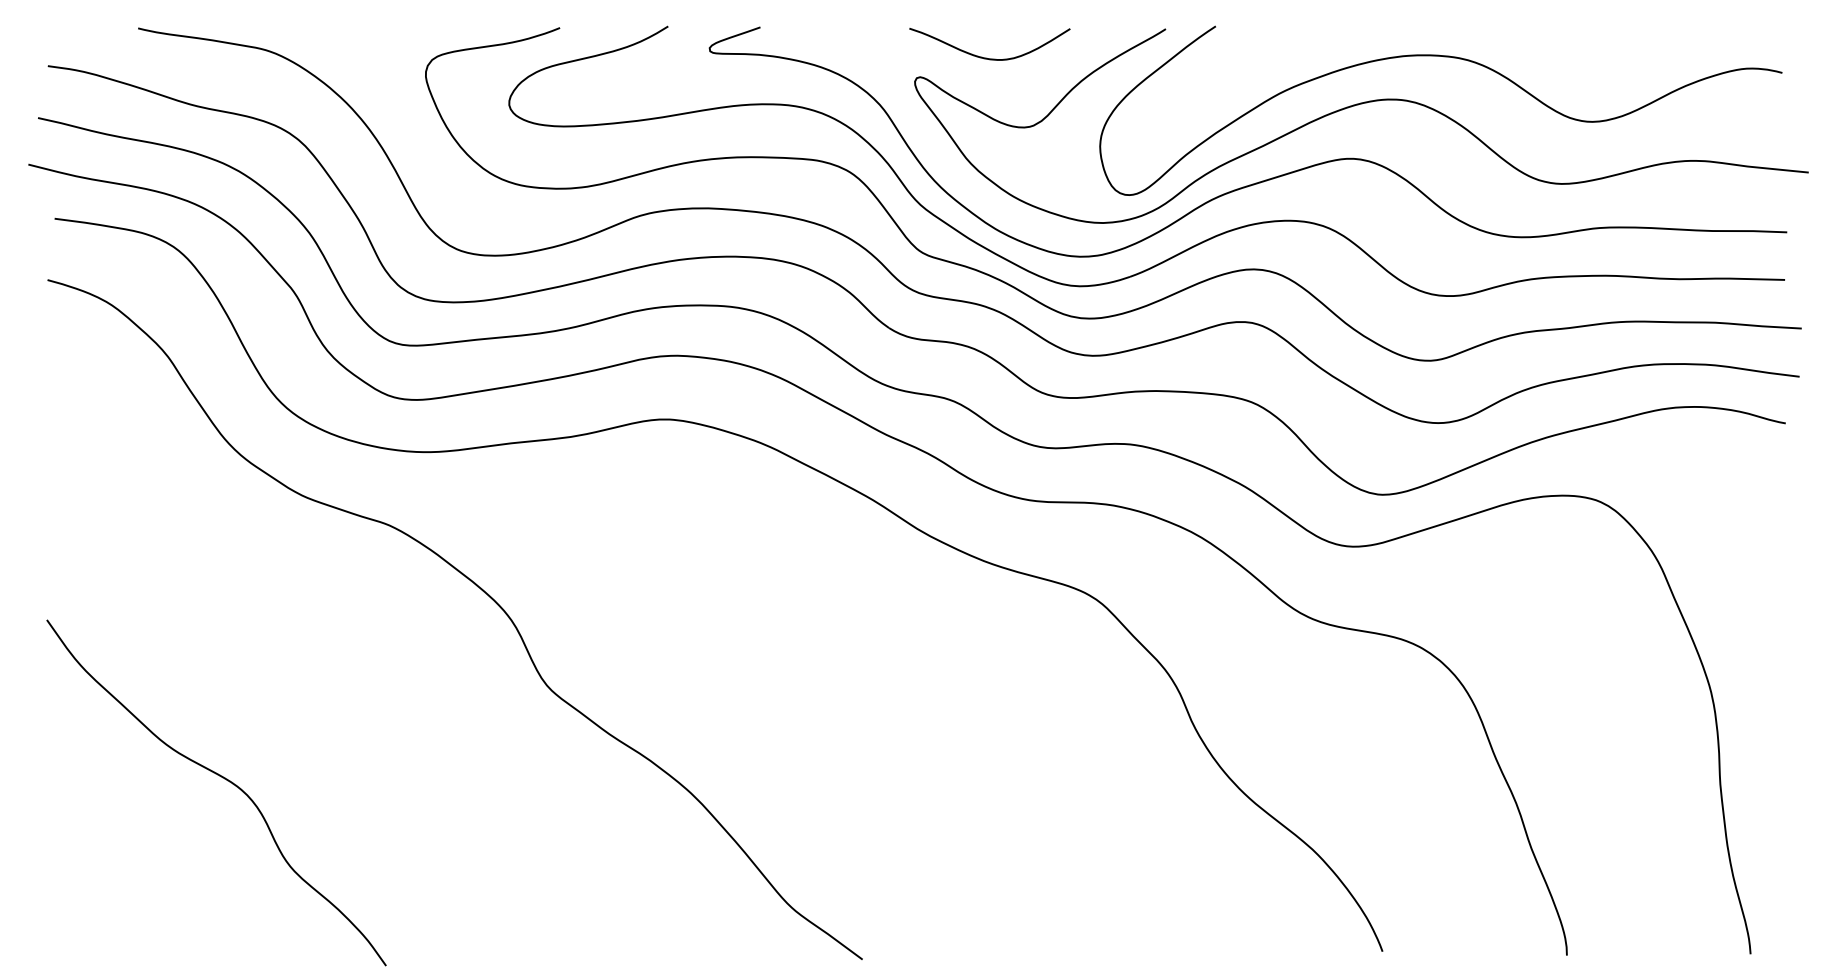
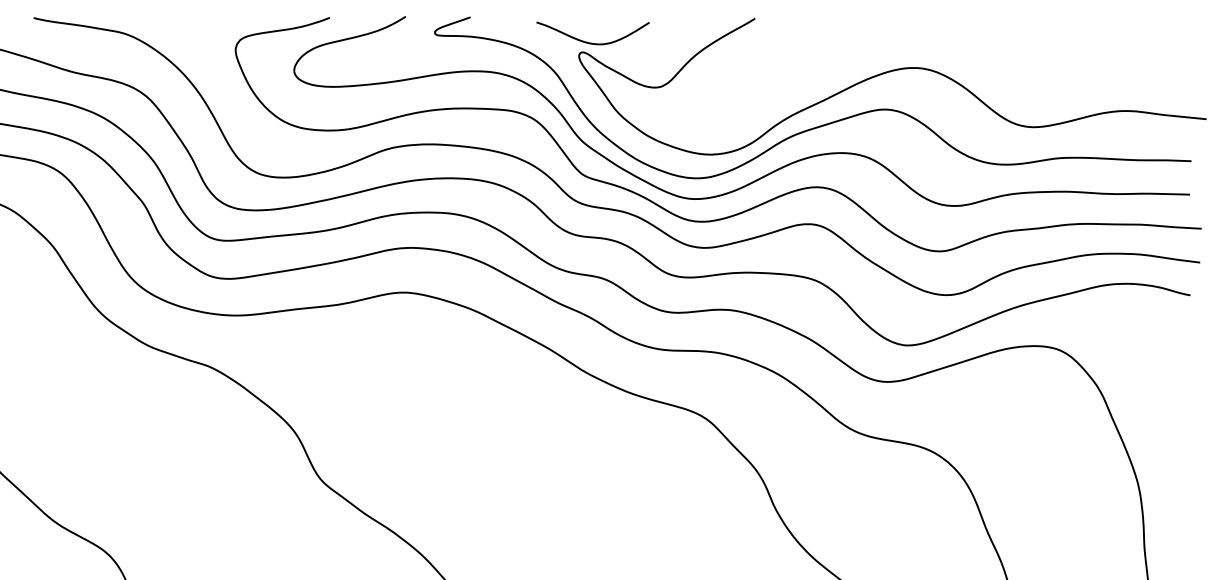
curve: (986, 57) -> (590, 42), moved
curve: (1443, 57) -> (950, 38), removed

